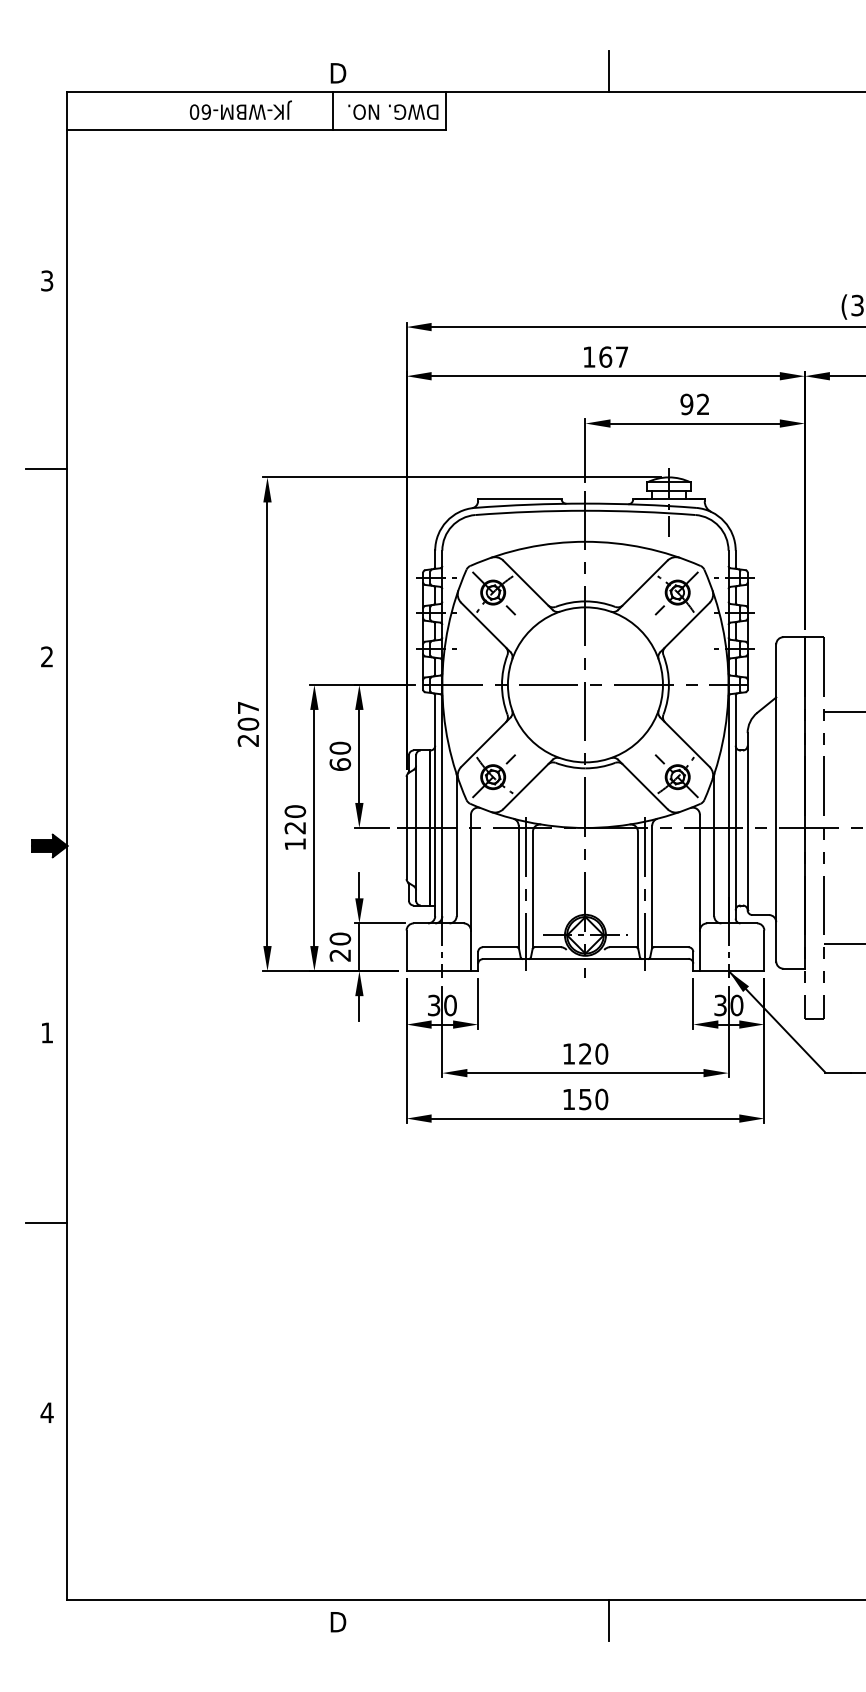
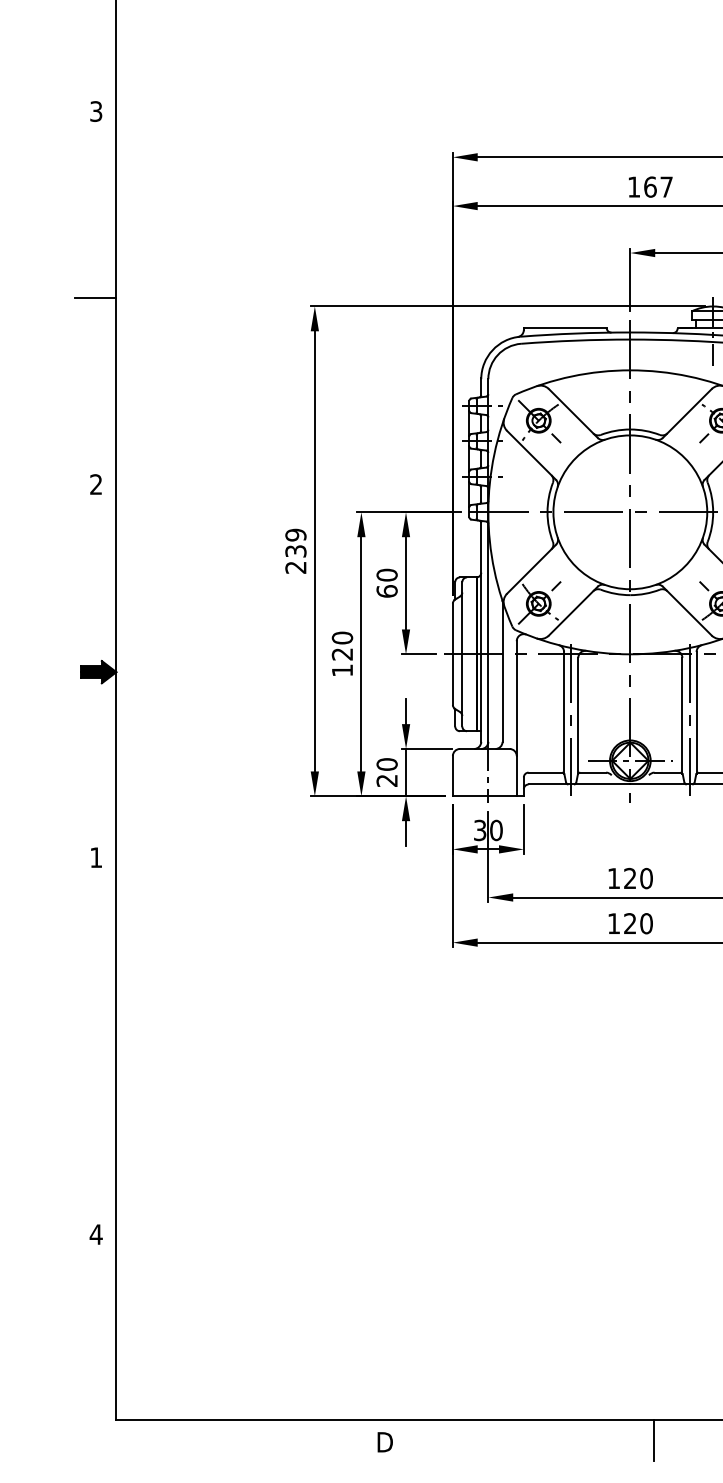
text: (248, 715) -> (296, 542), 207 -> 239
text: (585, 1099) -> (630, 923), 150 -> 120
line: (46, 1222) -> (95, 1045), removed

